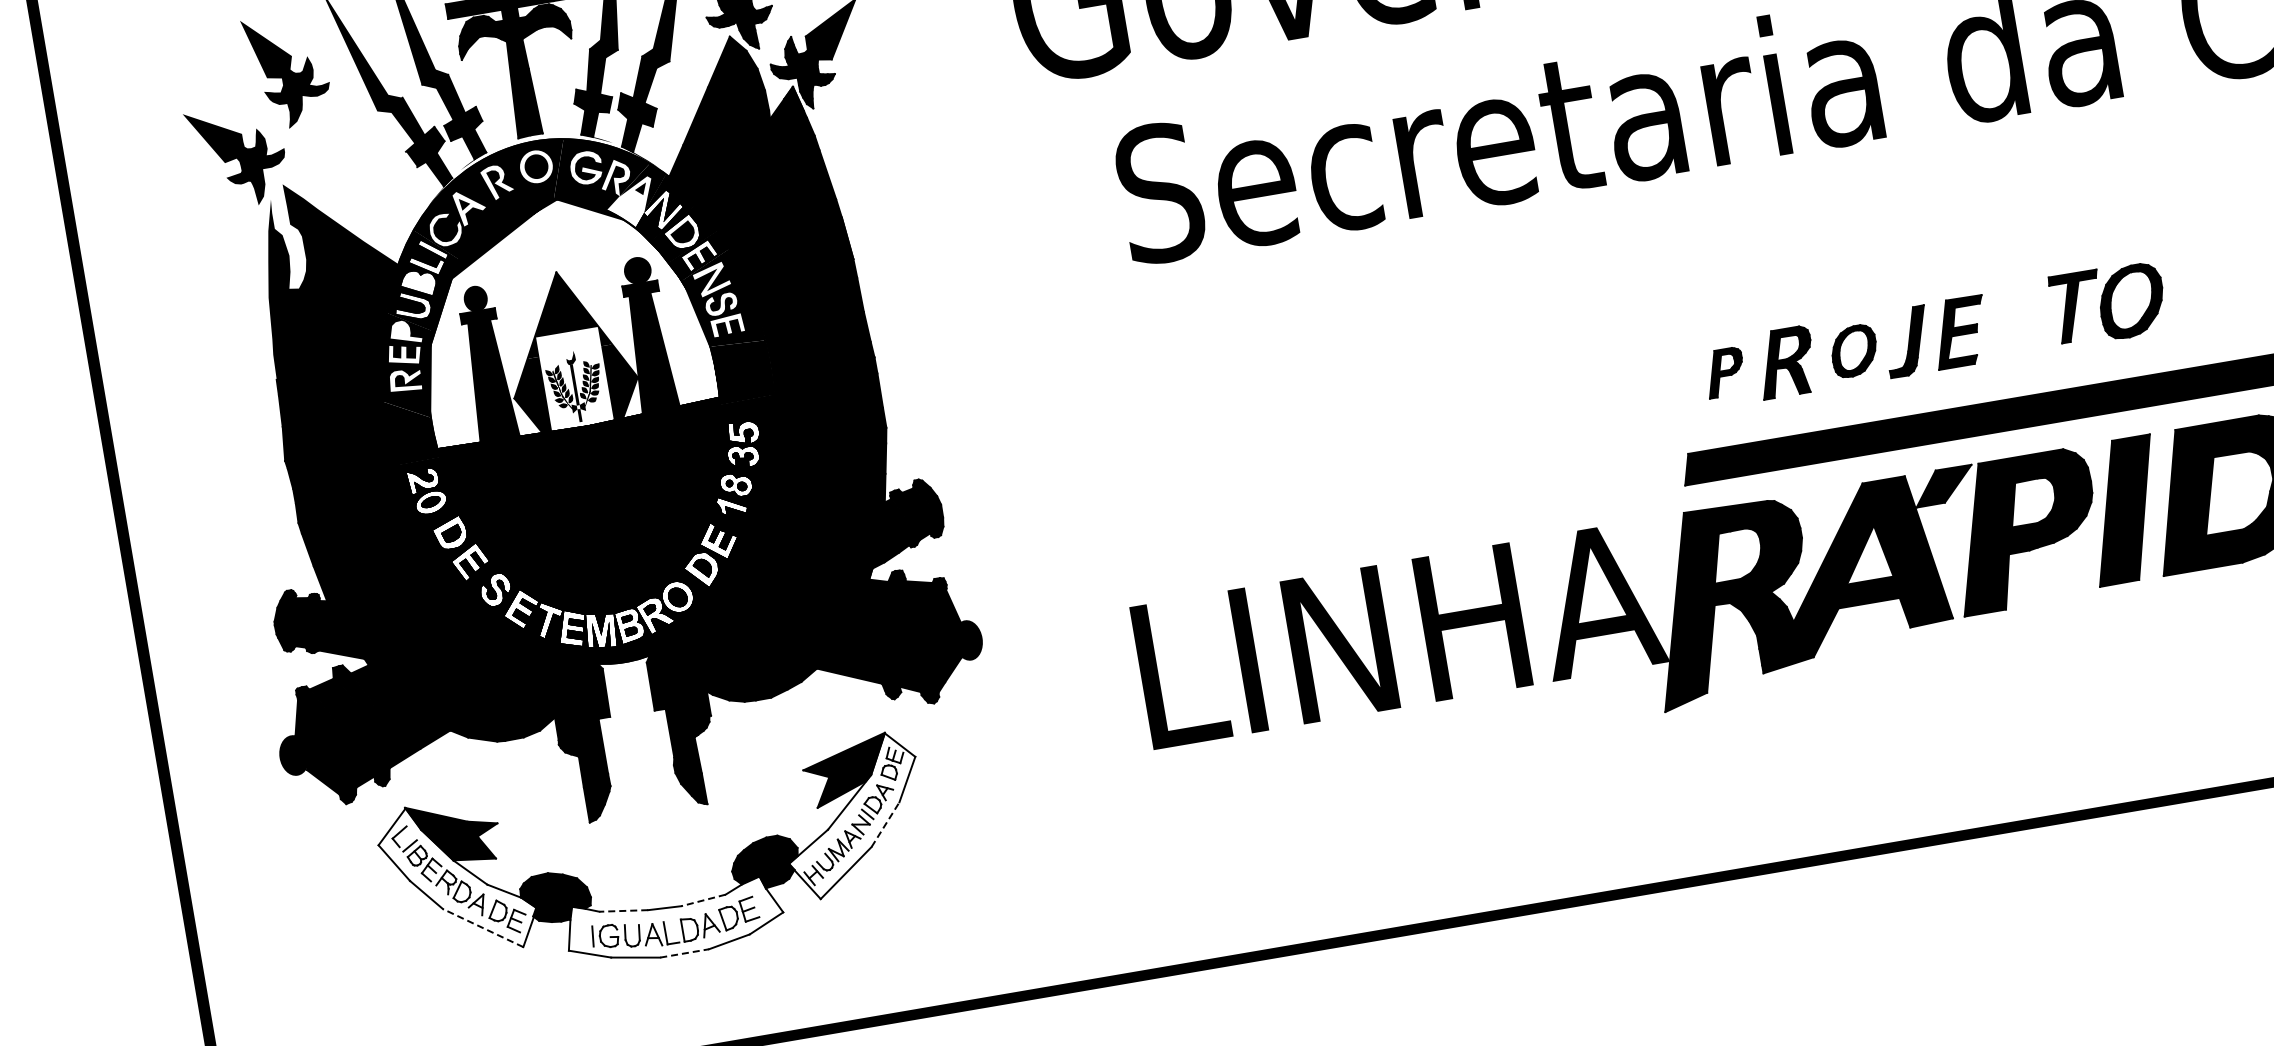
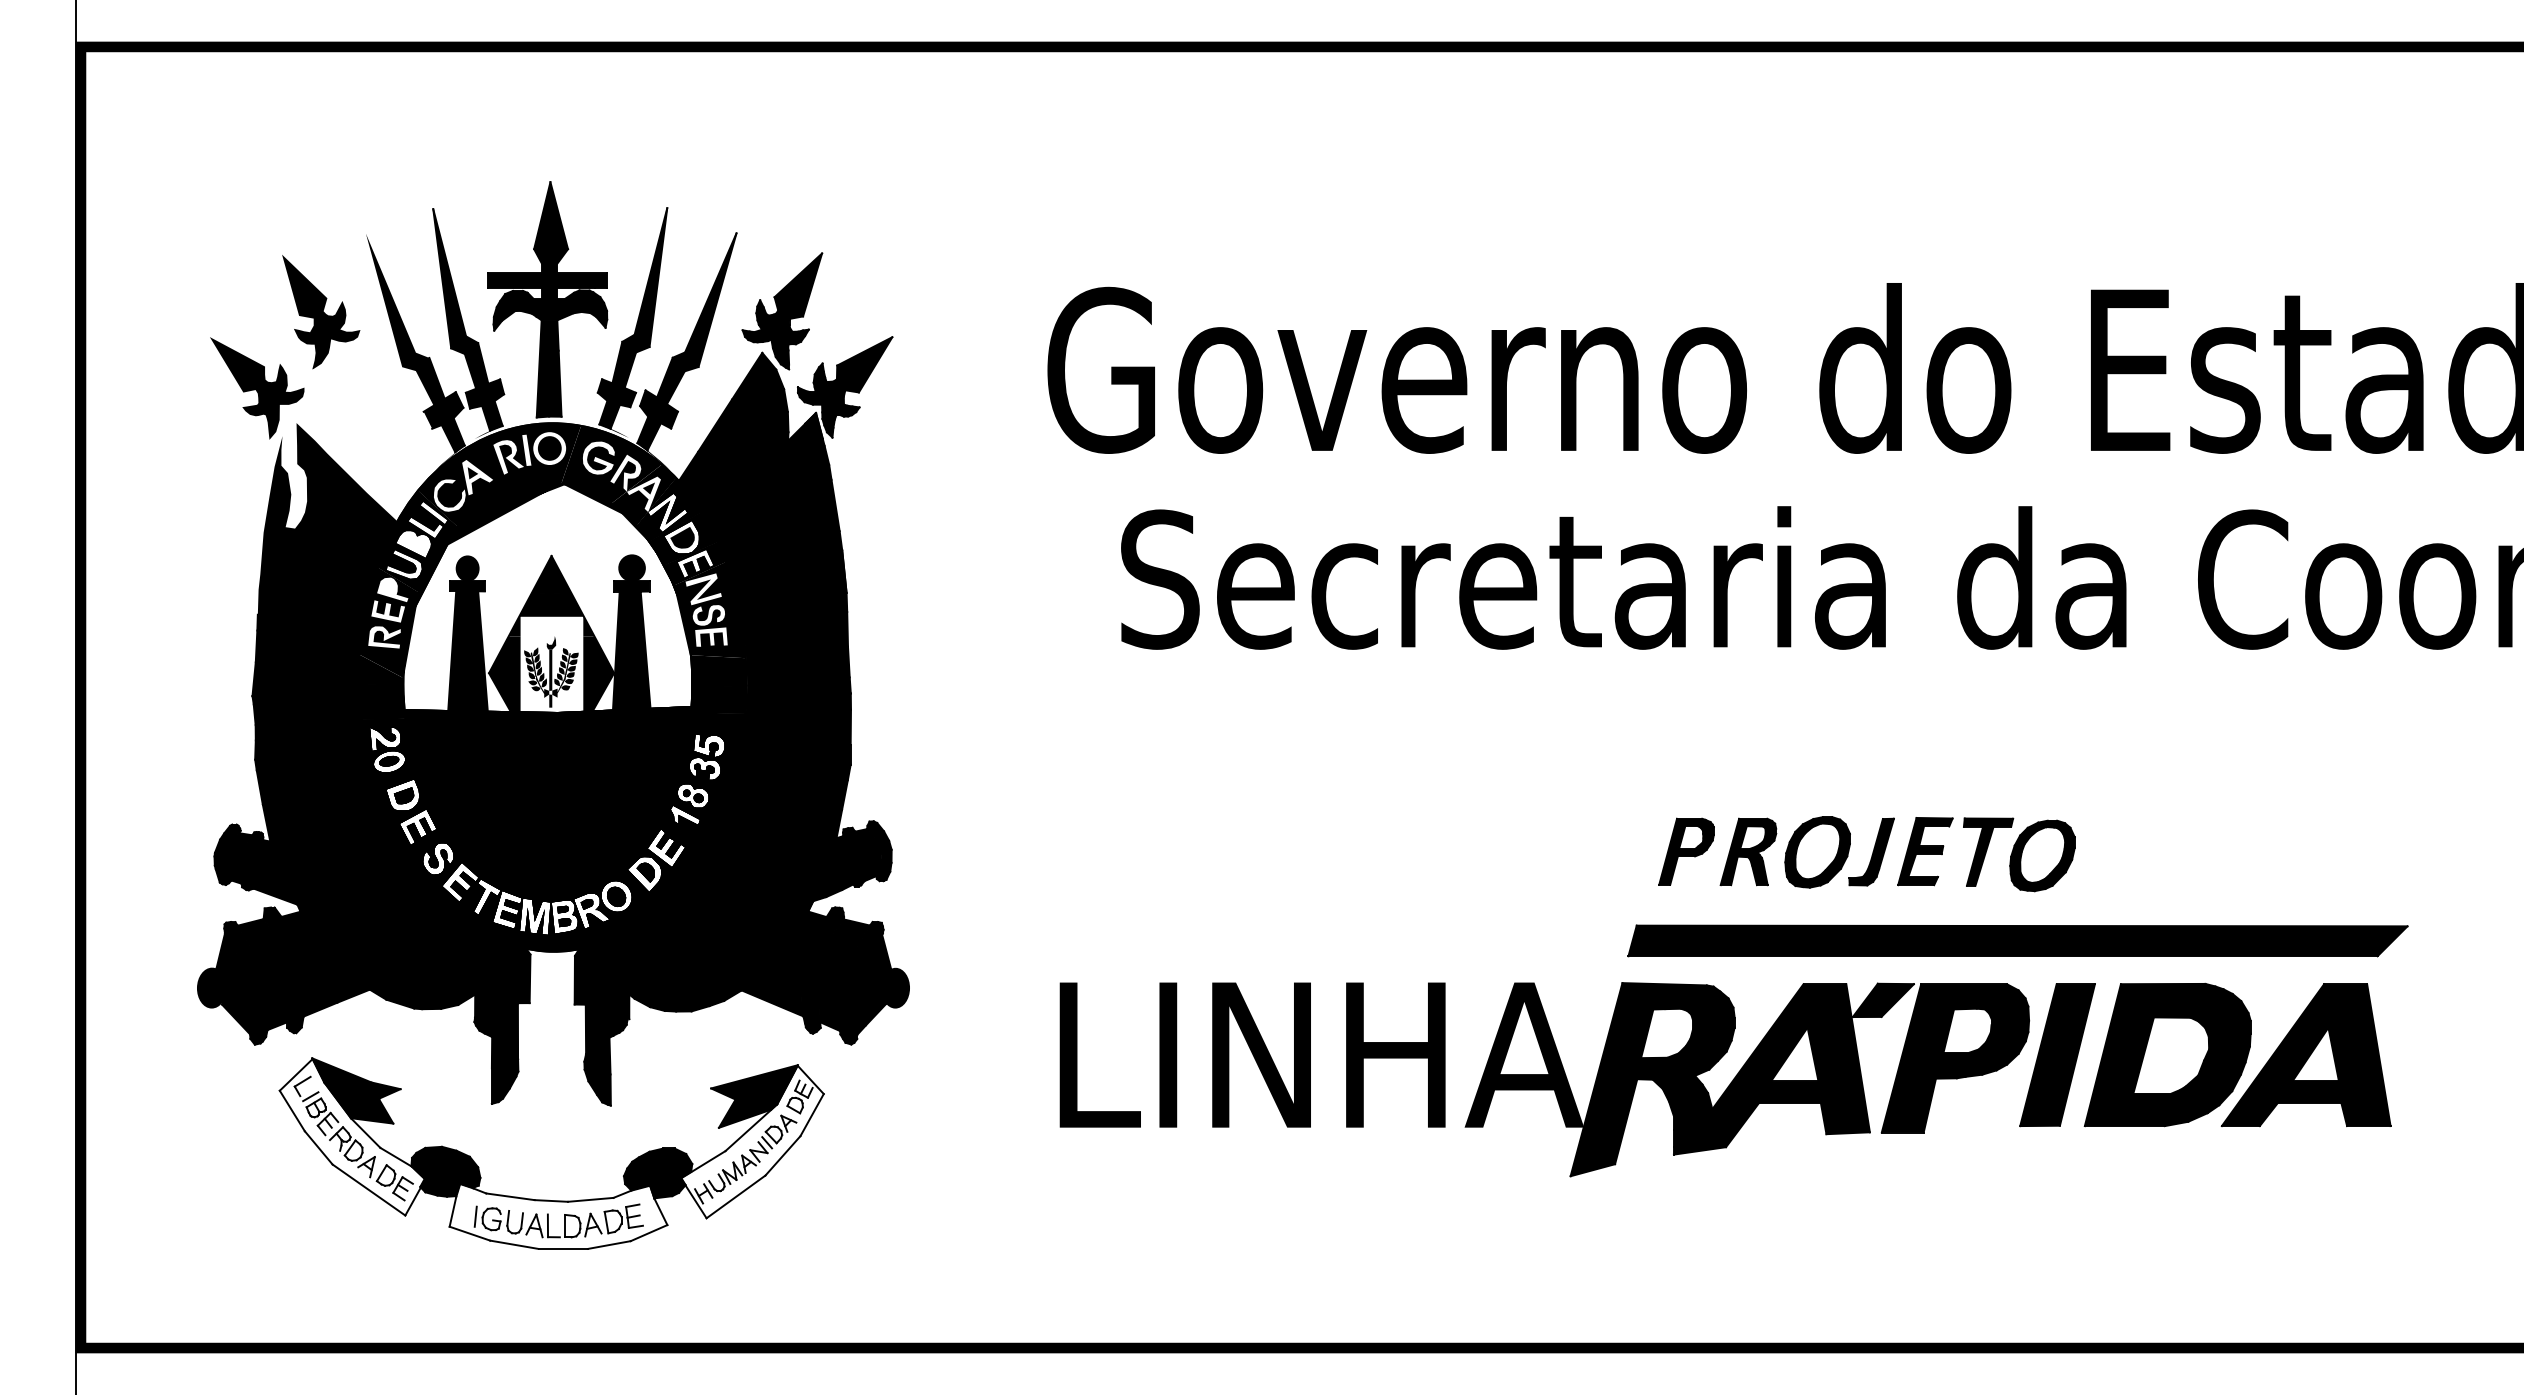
fill: (629, 222) -> (632, 519), added
part: (2108, 303) -> (2019, 854), moved
part: (1854, 351) -> (1817, 852), size x1.43
part: (1724, 372) -> (1686, 851), size x1.43
line: (885, 824) -> (783, 1155), dashed -> solid
line: (703, 900) -> (590, 1199), dashed -> solid
line: (622, 910) -> (509, 1196), dashed -> solid
line: (482, 927) -> (368, 1189), dashed -> solid
line: (684, 952) -> (563, 1248), dashed -> solid

